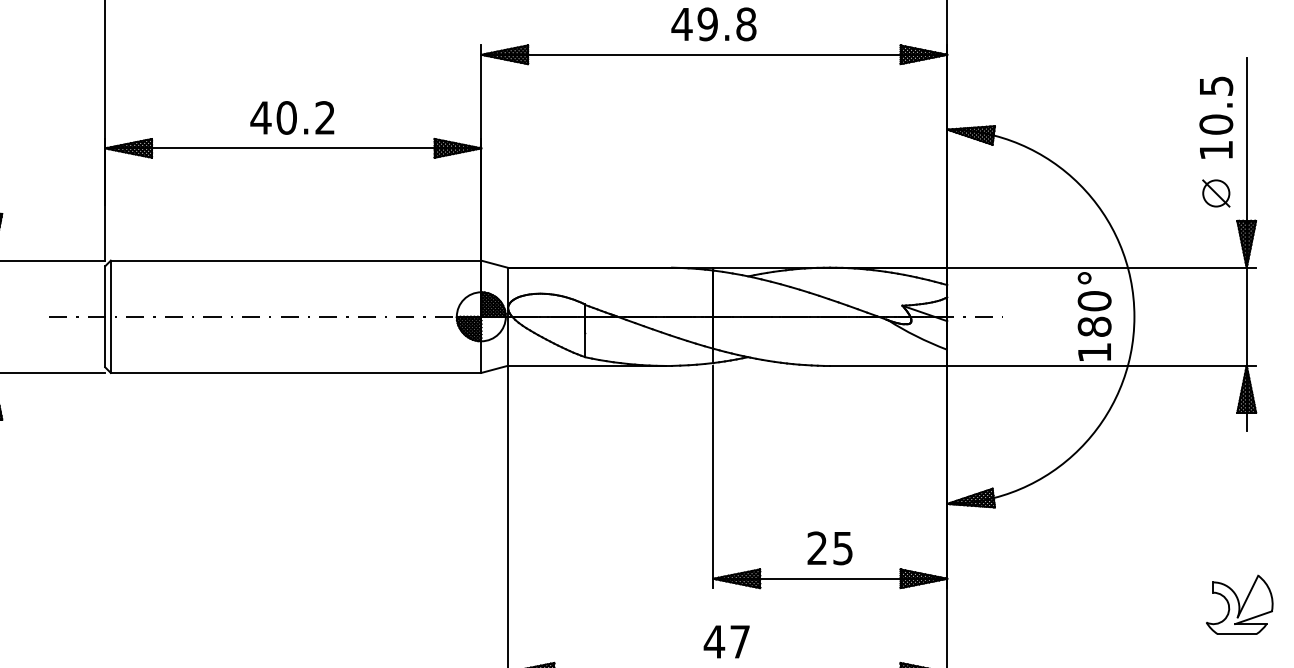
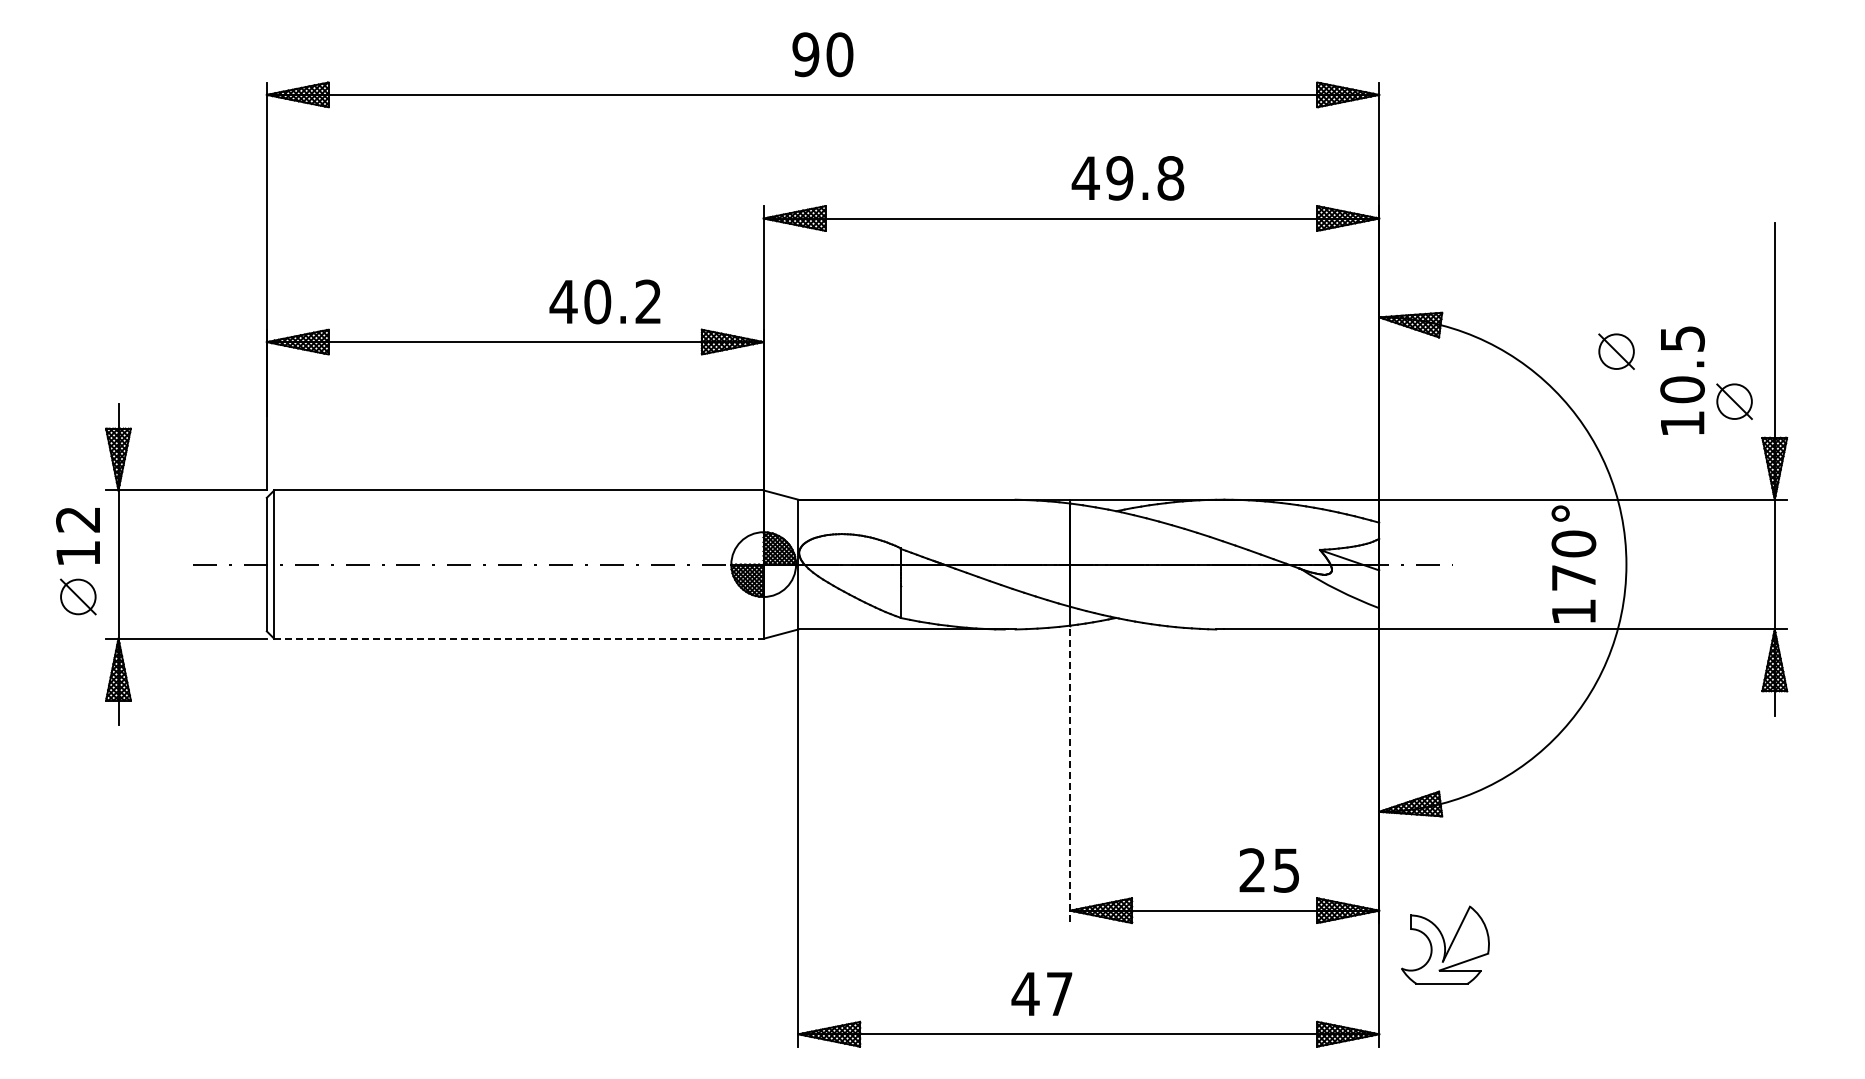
text: (713, 24) -> (1127, 178), moved
text: (291, 117) -> (604, 301), moved
text: (1216, 117) -> (1682, 380), moved
part: (1126, 155) -> (1616, 351), added
text: (1094, 326) -> (1573, 577), 180° -> 170°
line: (295, 372) -> (518, 638), solid -> dashed
line: (713, 477) -> (1070, 776), solid -> dashed
text: (829, 548) -> (1268, 870), moved
part: (1239, 604) -> (1445, 944), moved
text: (726, 641) -> (1041, 993), moved

